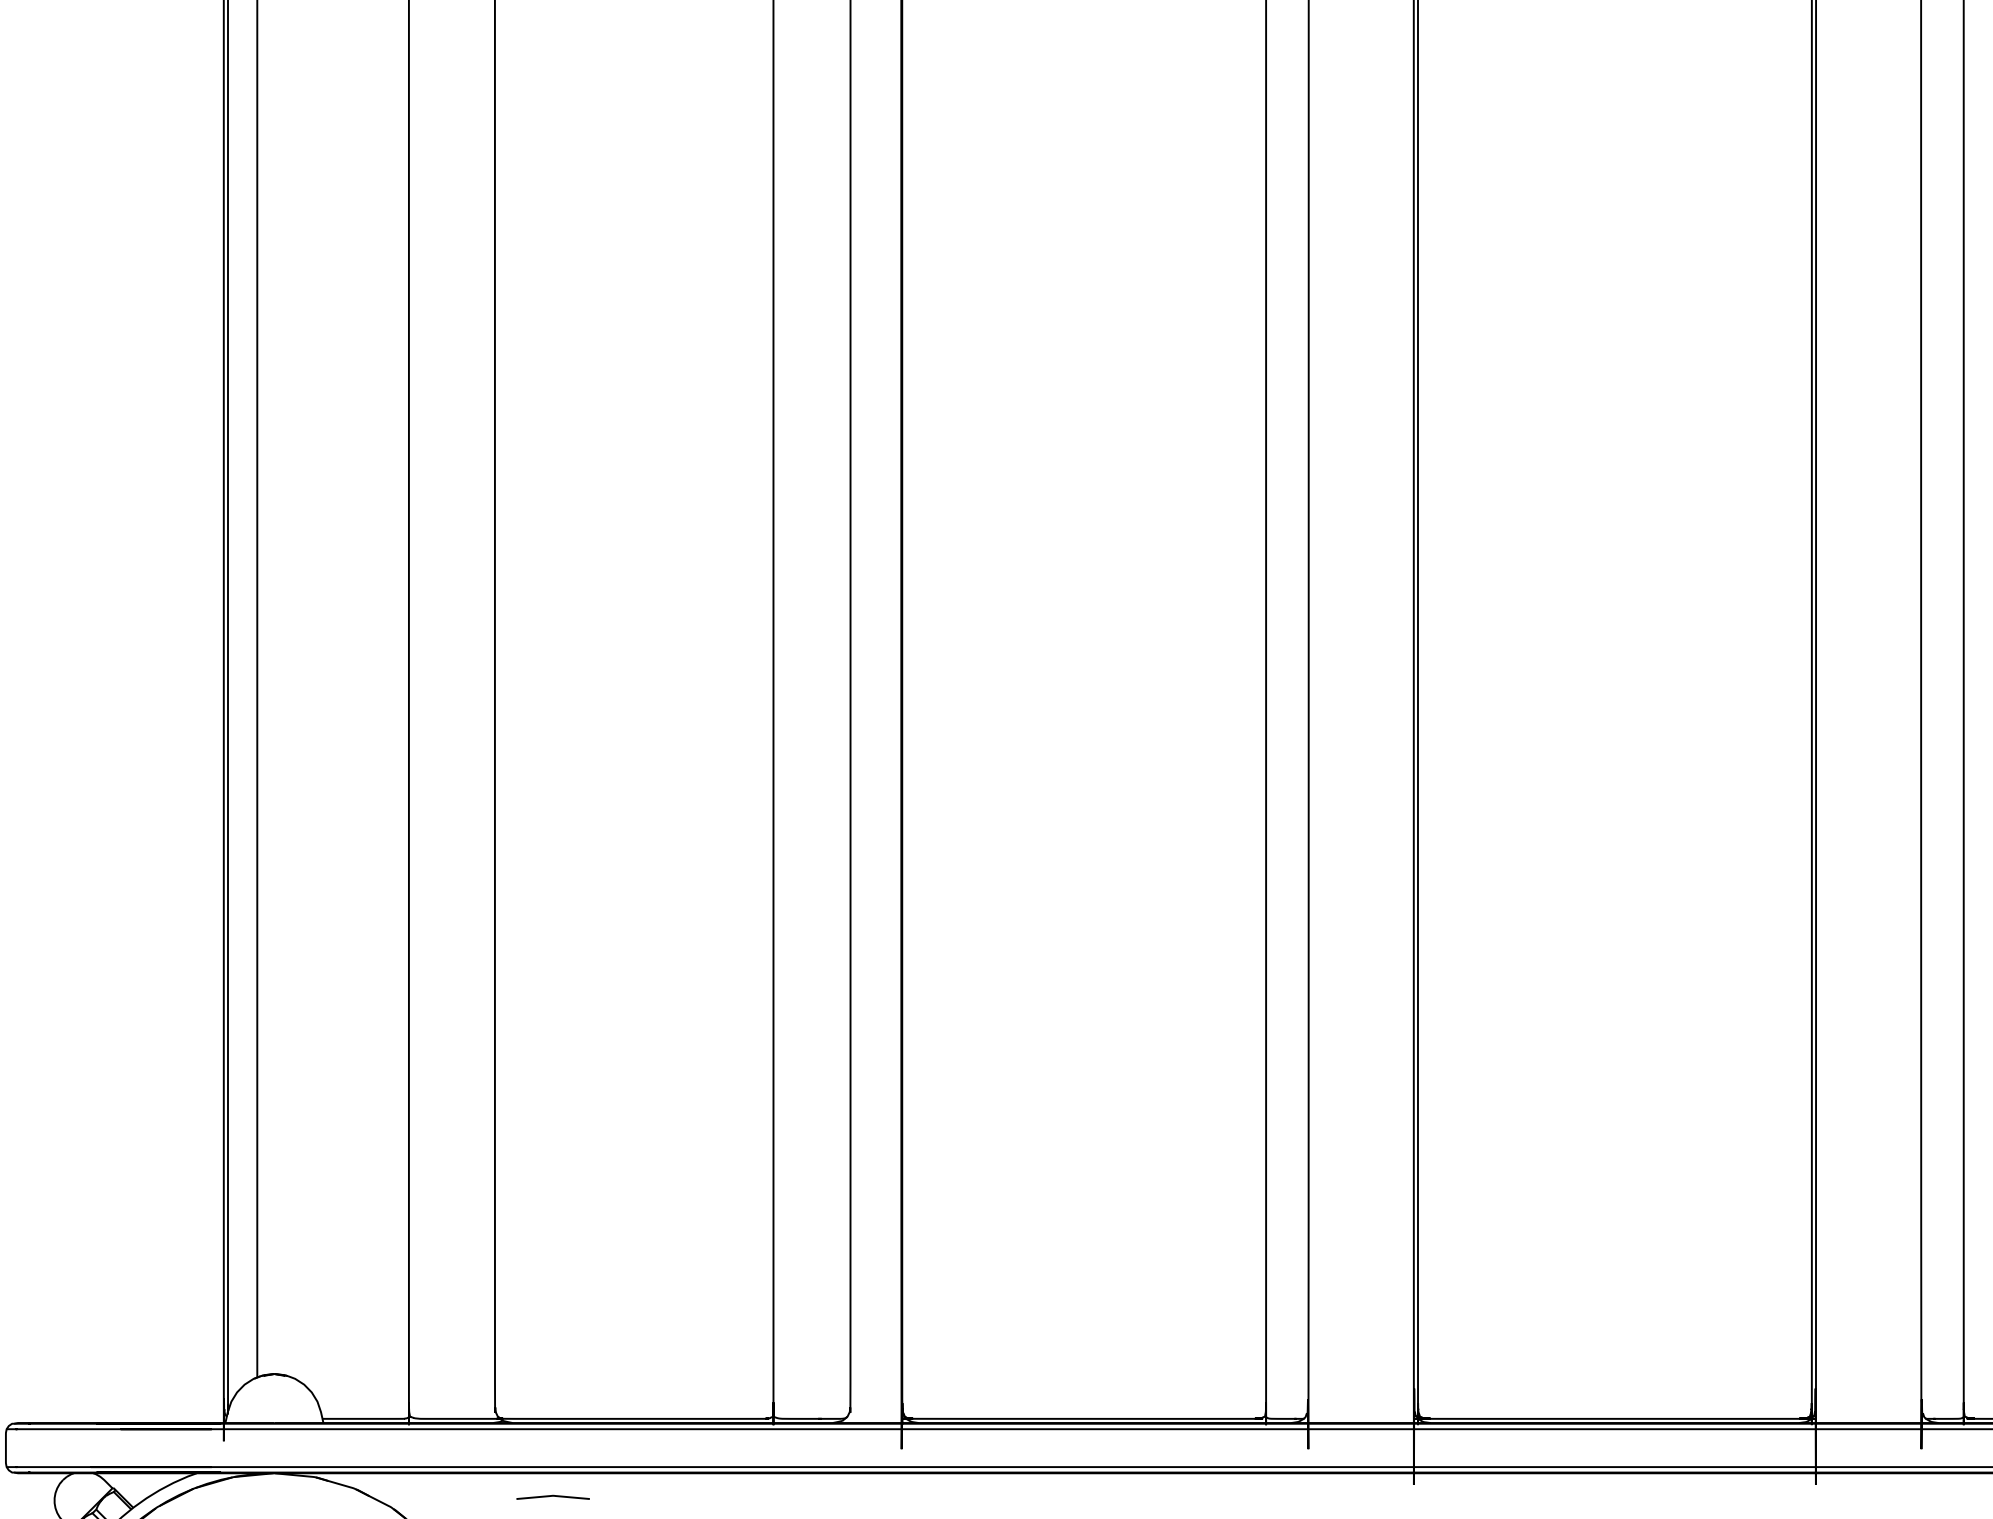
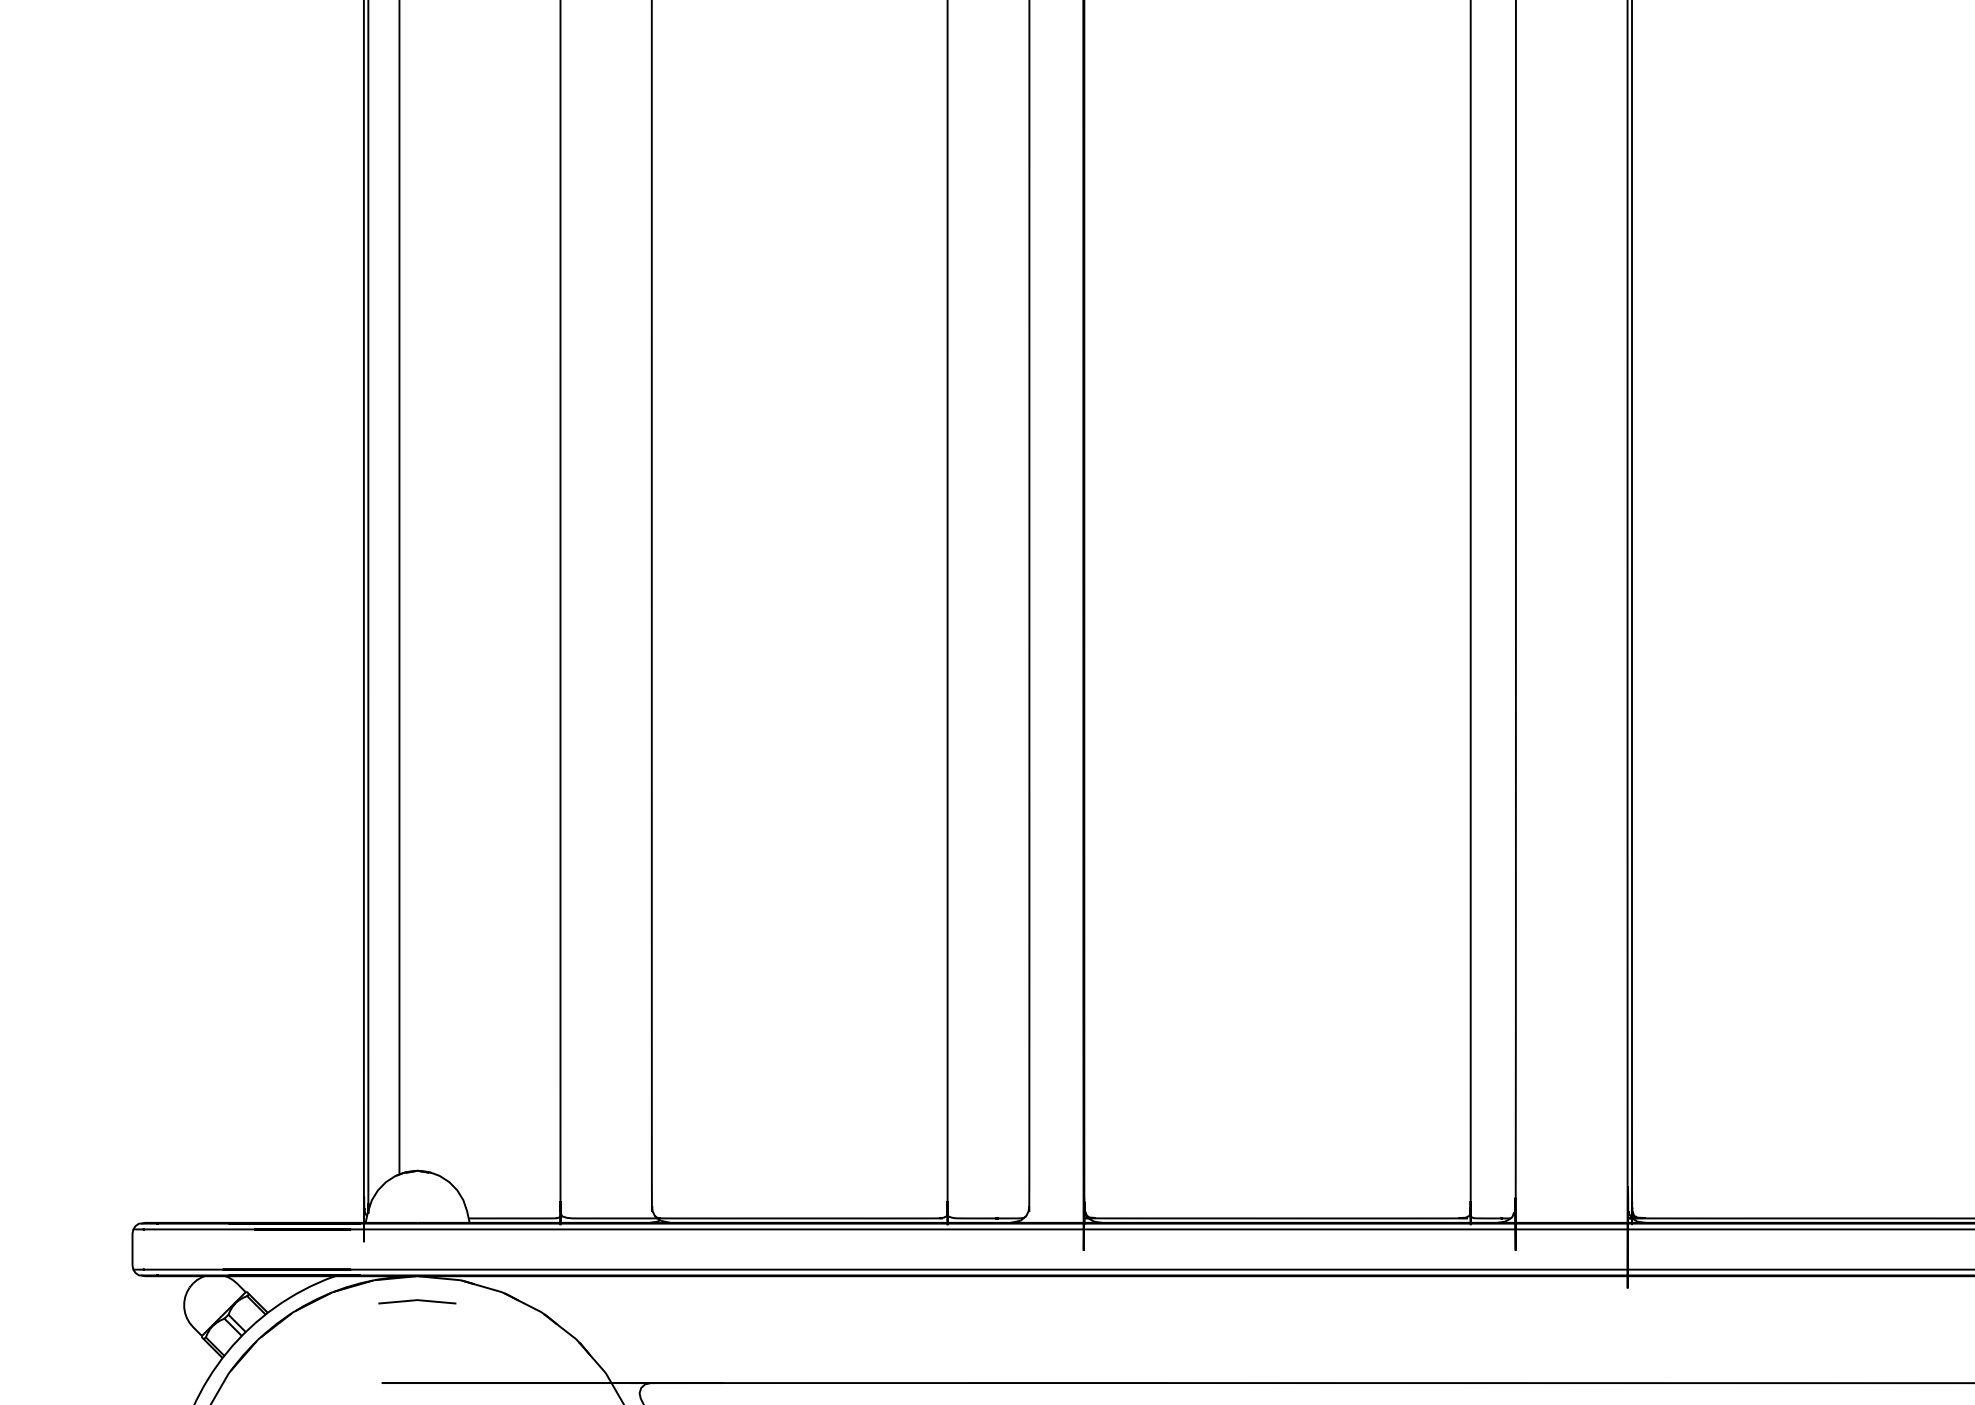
curve: (552, 1496) -> (416, 1300), moved

